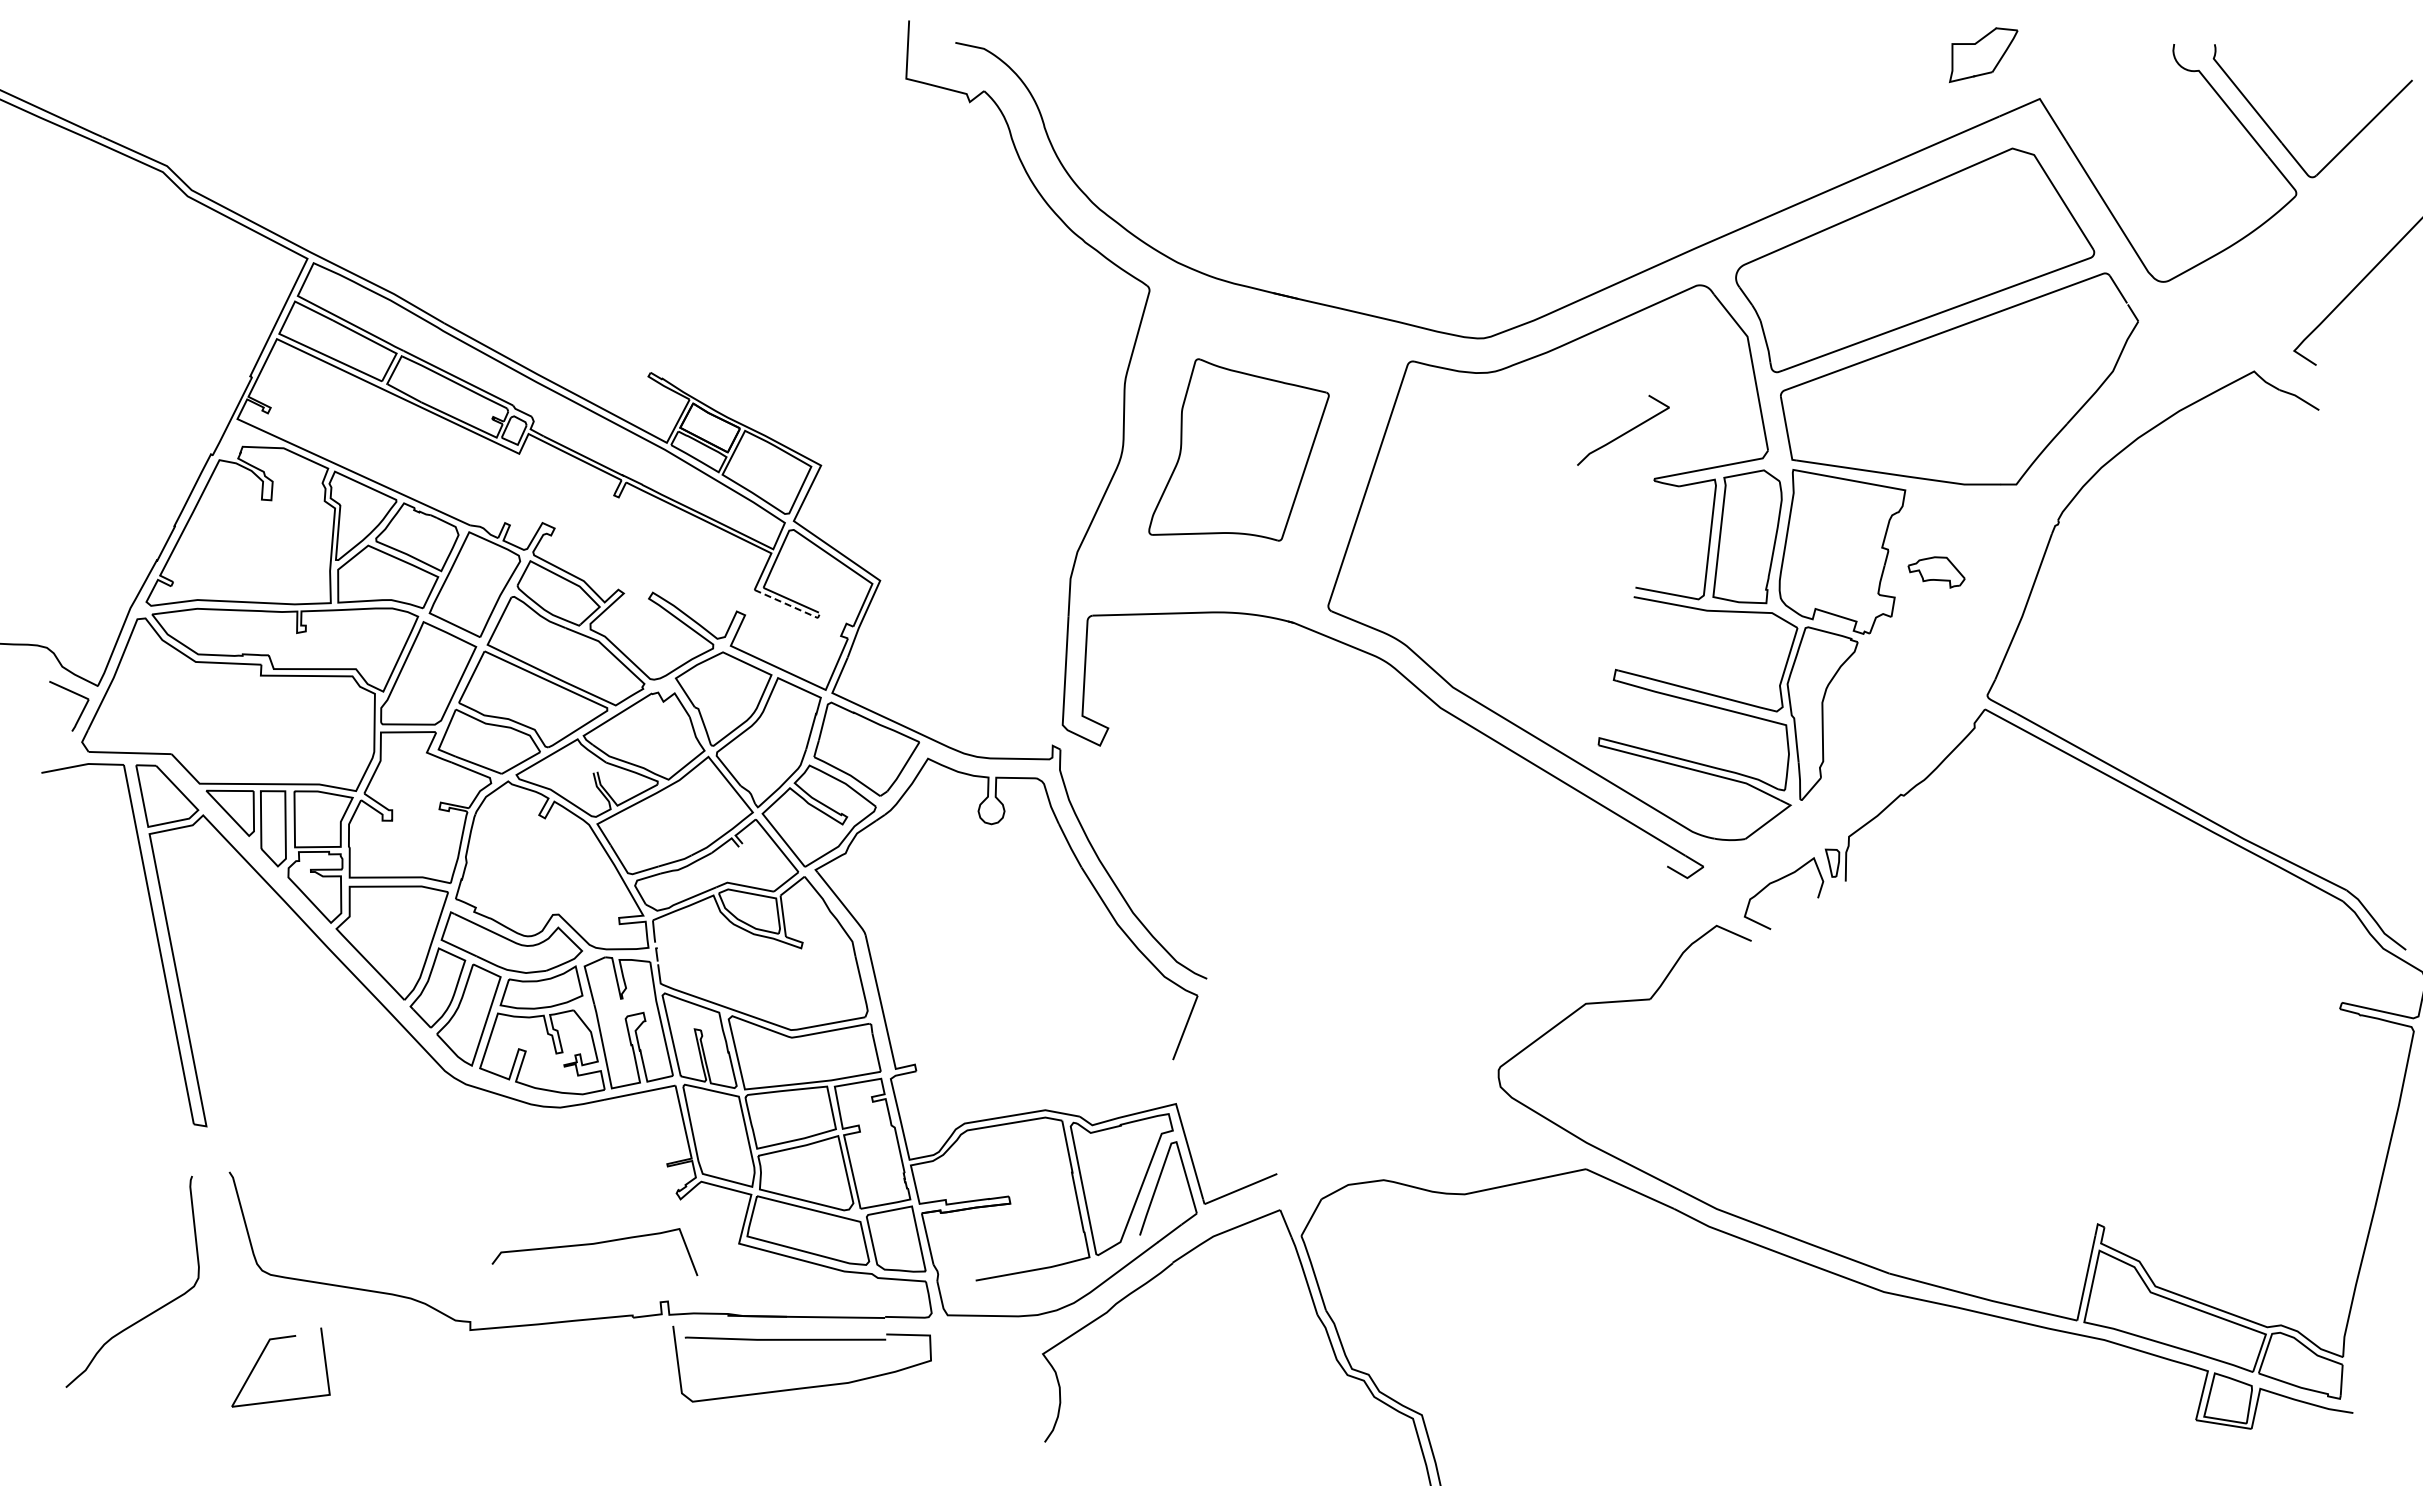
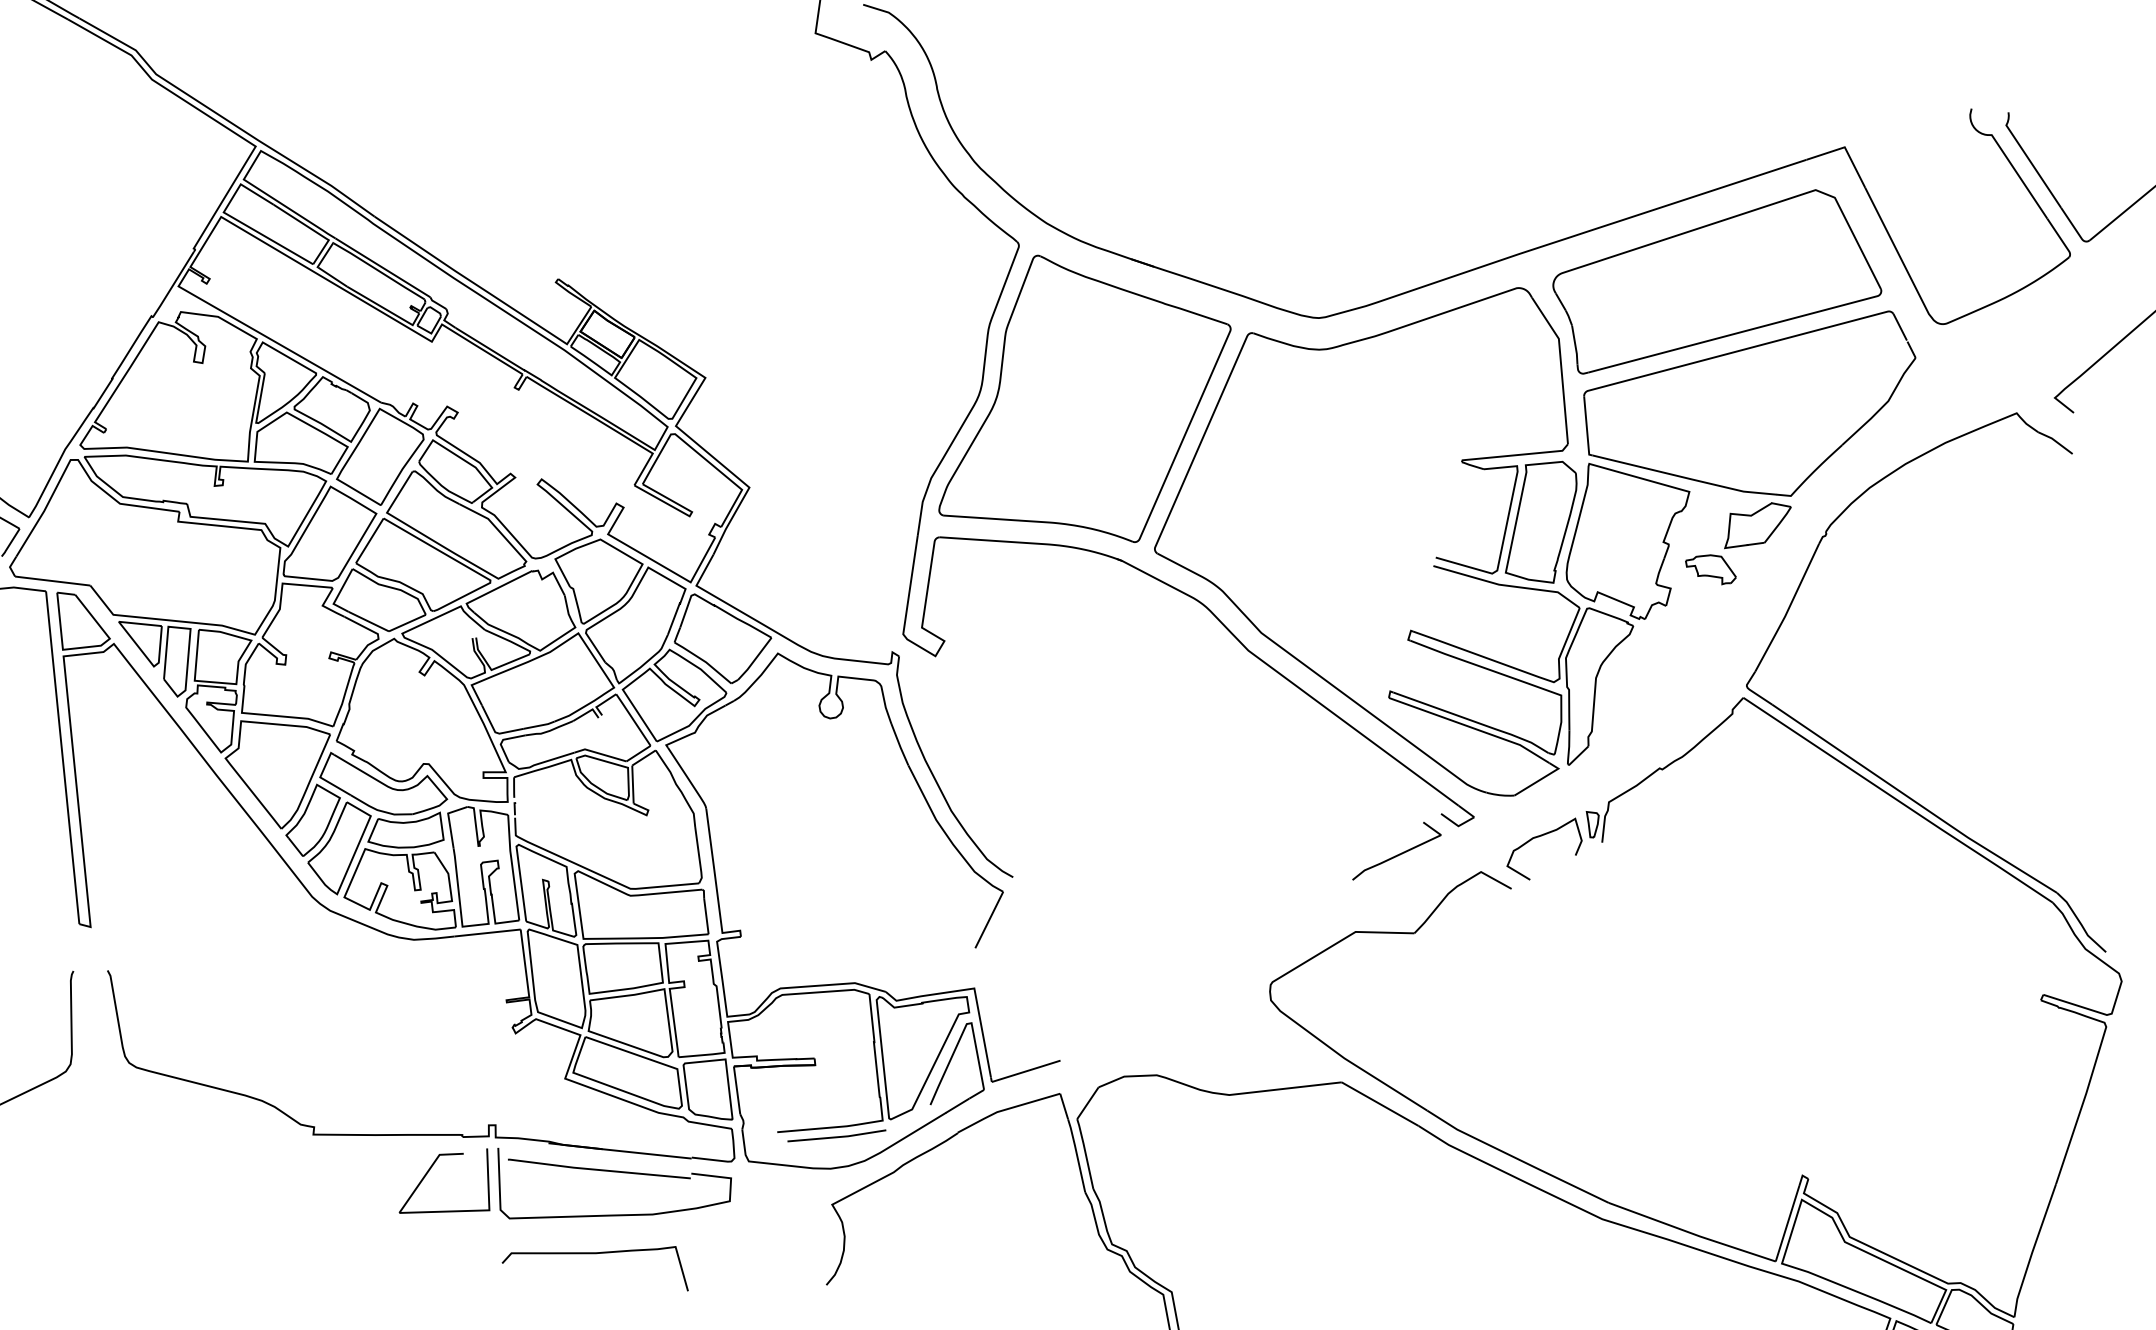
part: (1983, 54) -> (1757, 525), moved
line: (1624, 432) -> (1398, 853), moved
part: (1238, 449) -> (1086, 398), size x1.67
line: (790, 606) -> (665, 503), dashed -> solid
curve: (594, 1244) -> (596, 1253), moved
line: (1040, 1279) -> (836, 1136), added
part: (260, 1358) -> (429, 1171), moved

